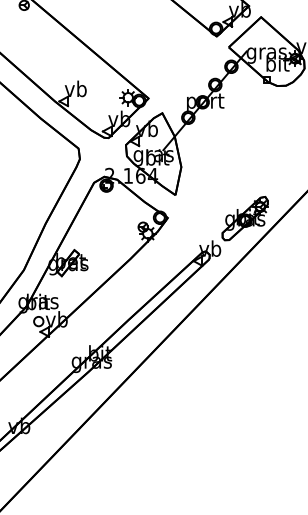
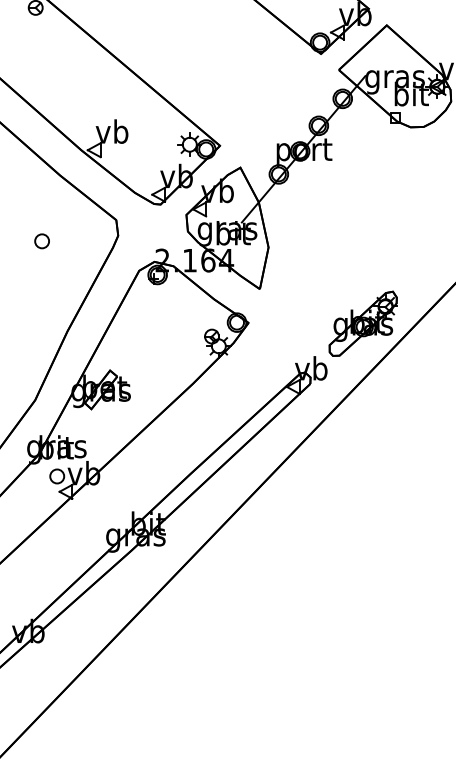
part: (28, 162) -> (41, 240), added

